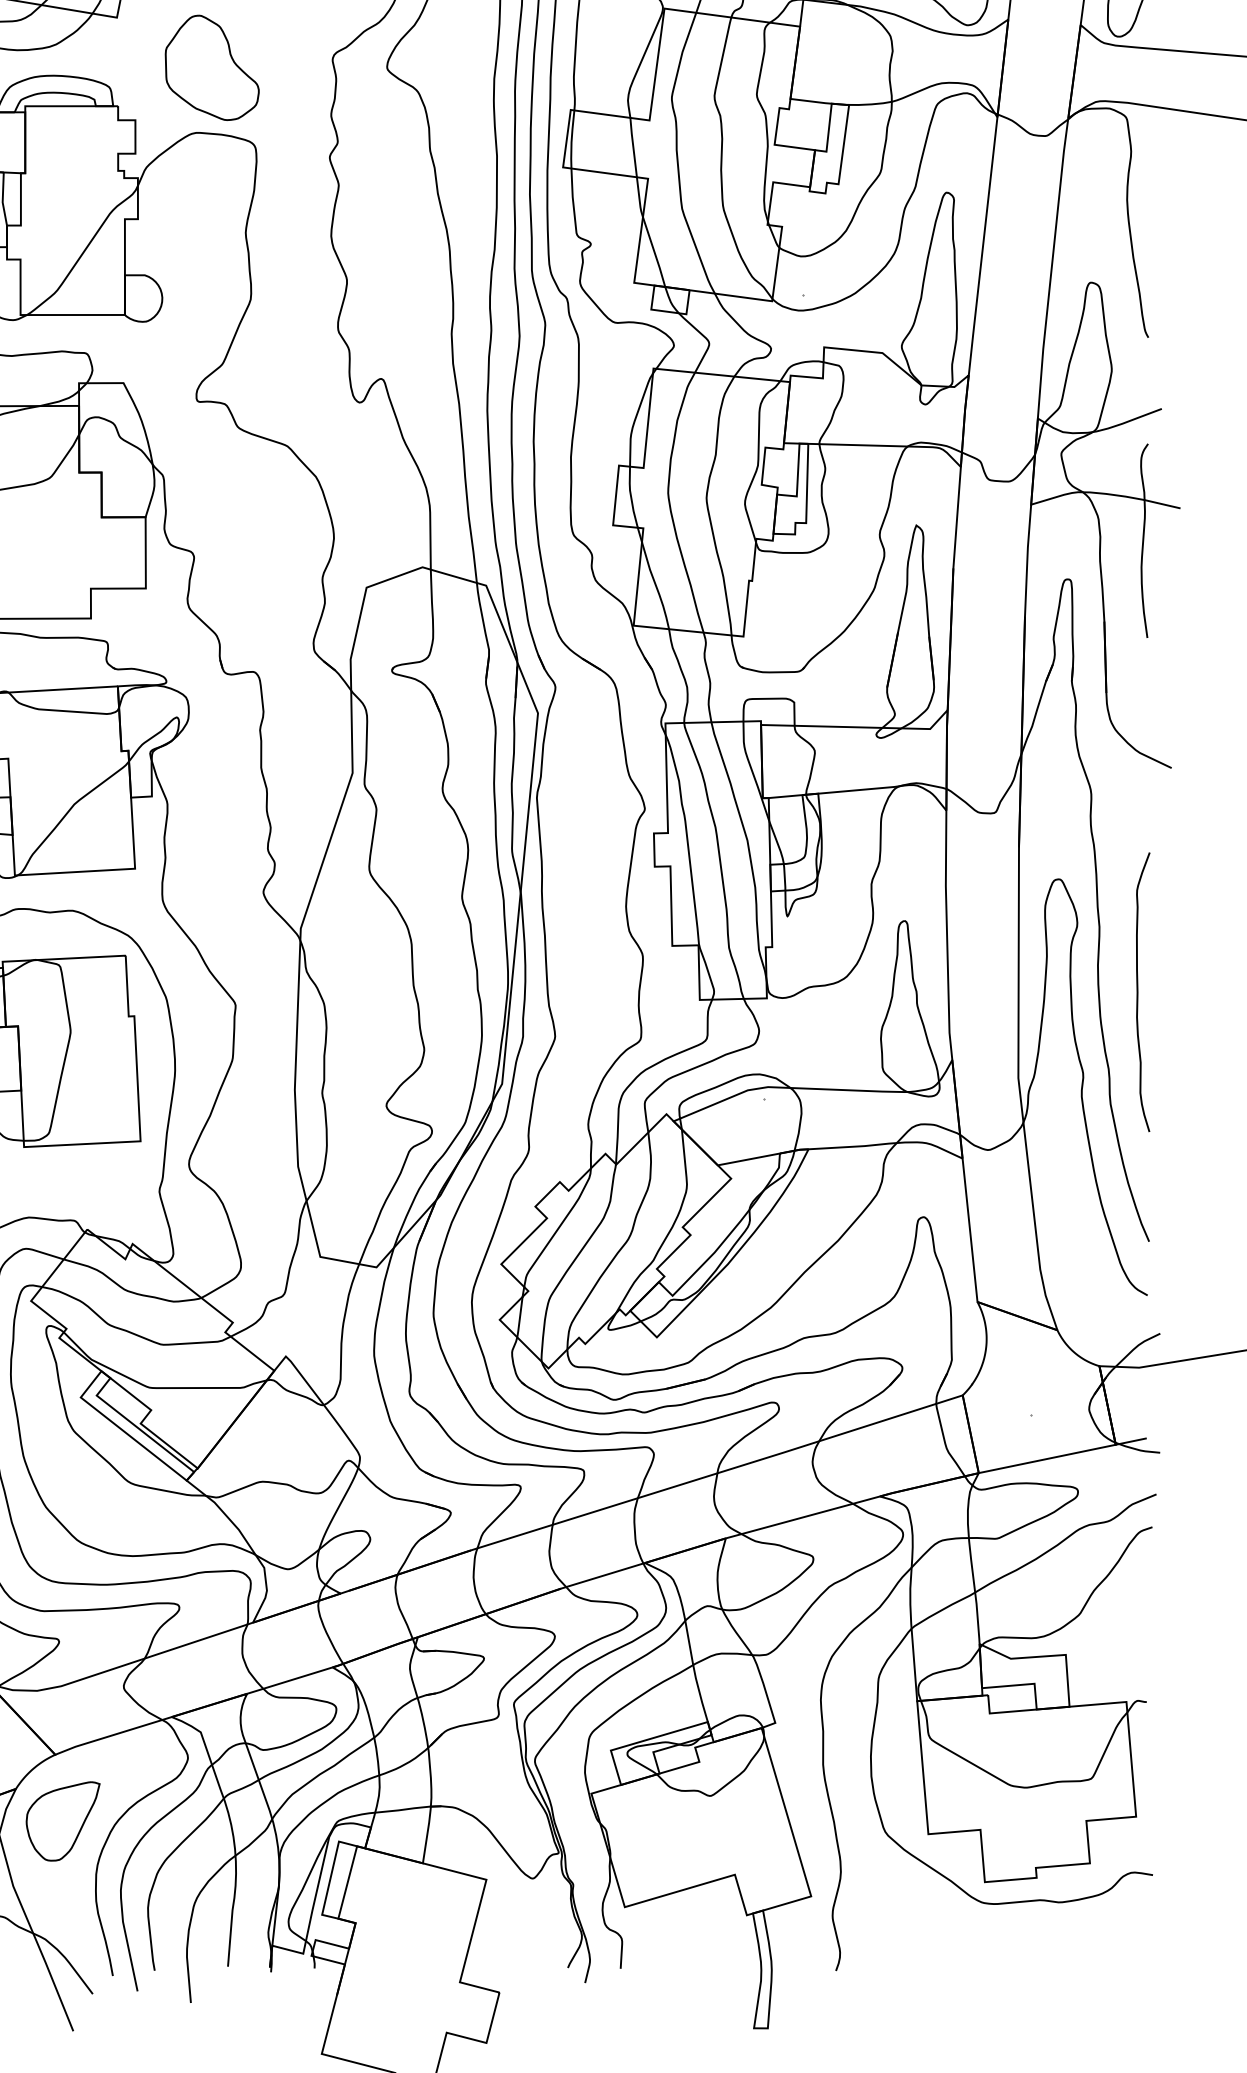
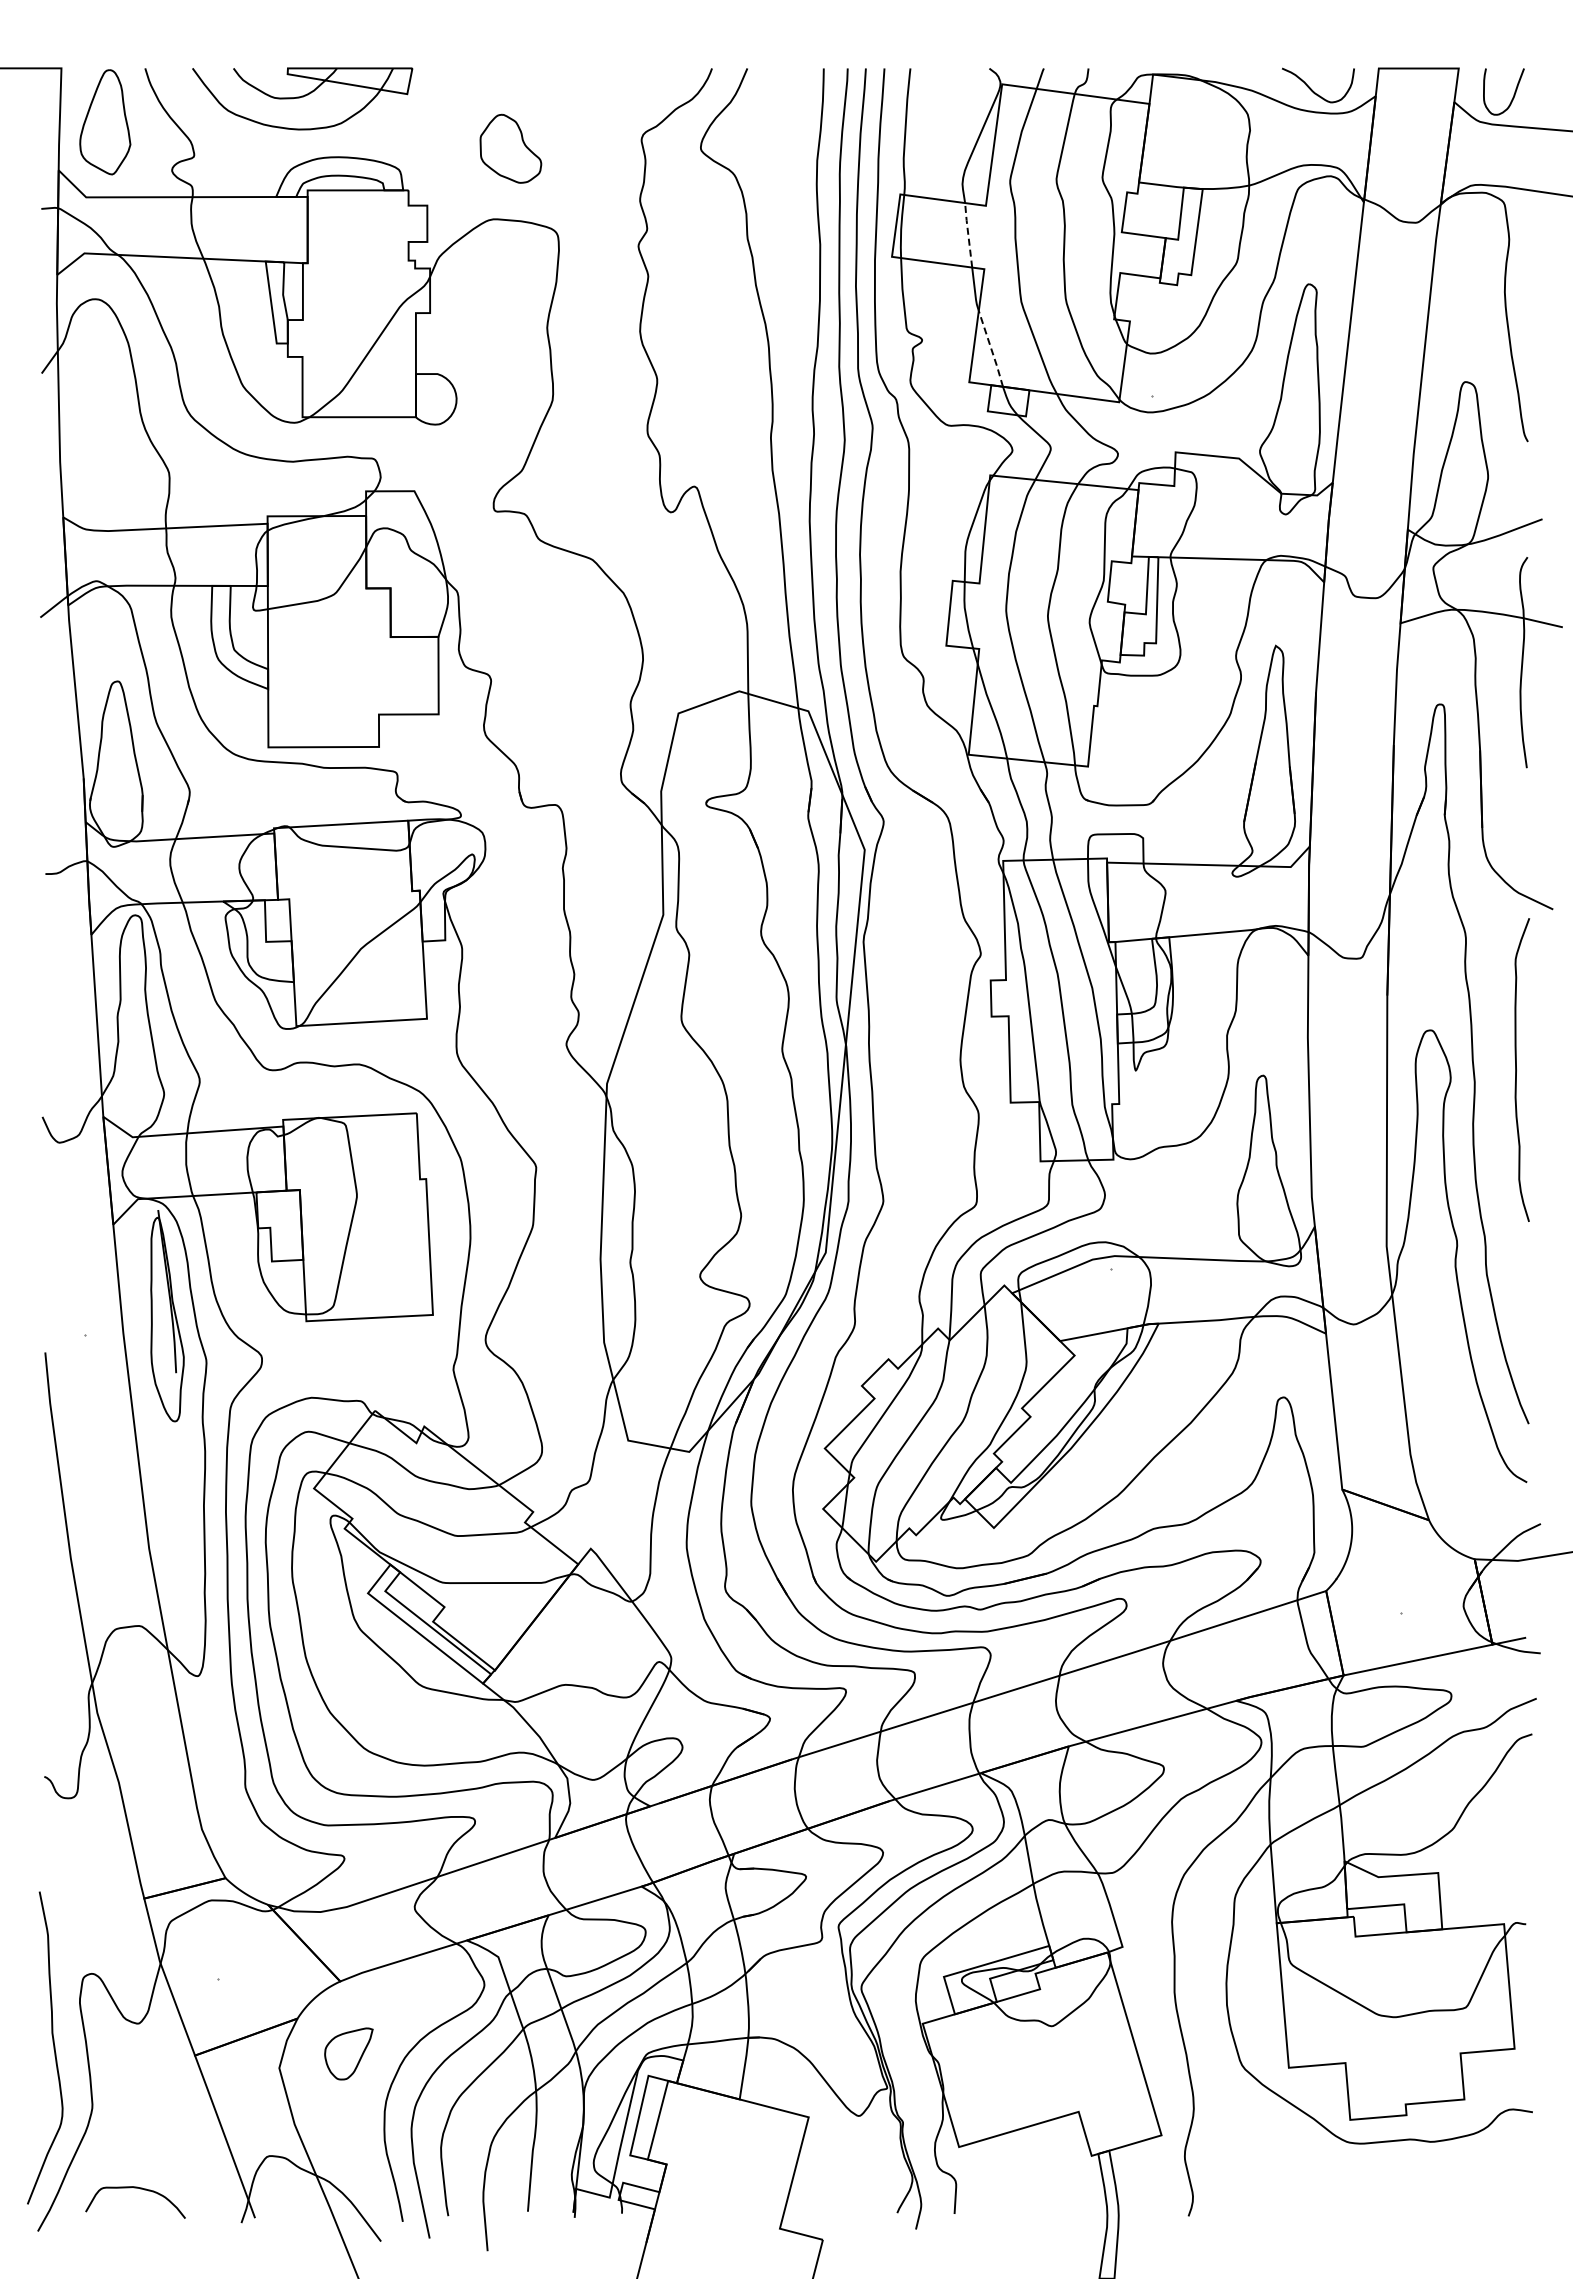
part: (211, 67) -> (510, 148), size x0.6
line: (633, 146) -> (968, 234), solid -> dashed
line: (654, 252) -> (991, 349), solid -> dashed
curve: (1137, 991) -> (1516, 1069), moved
part: (62, 1821) -> (348, 2053), size x0.6

